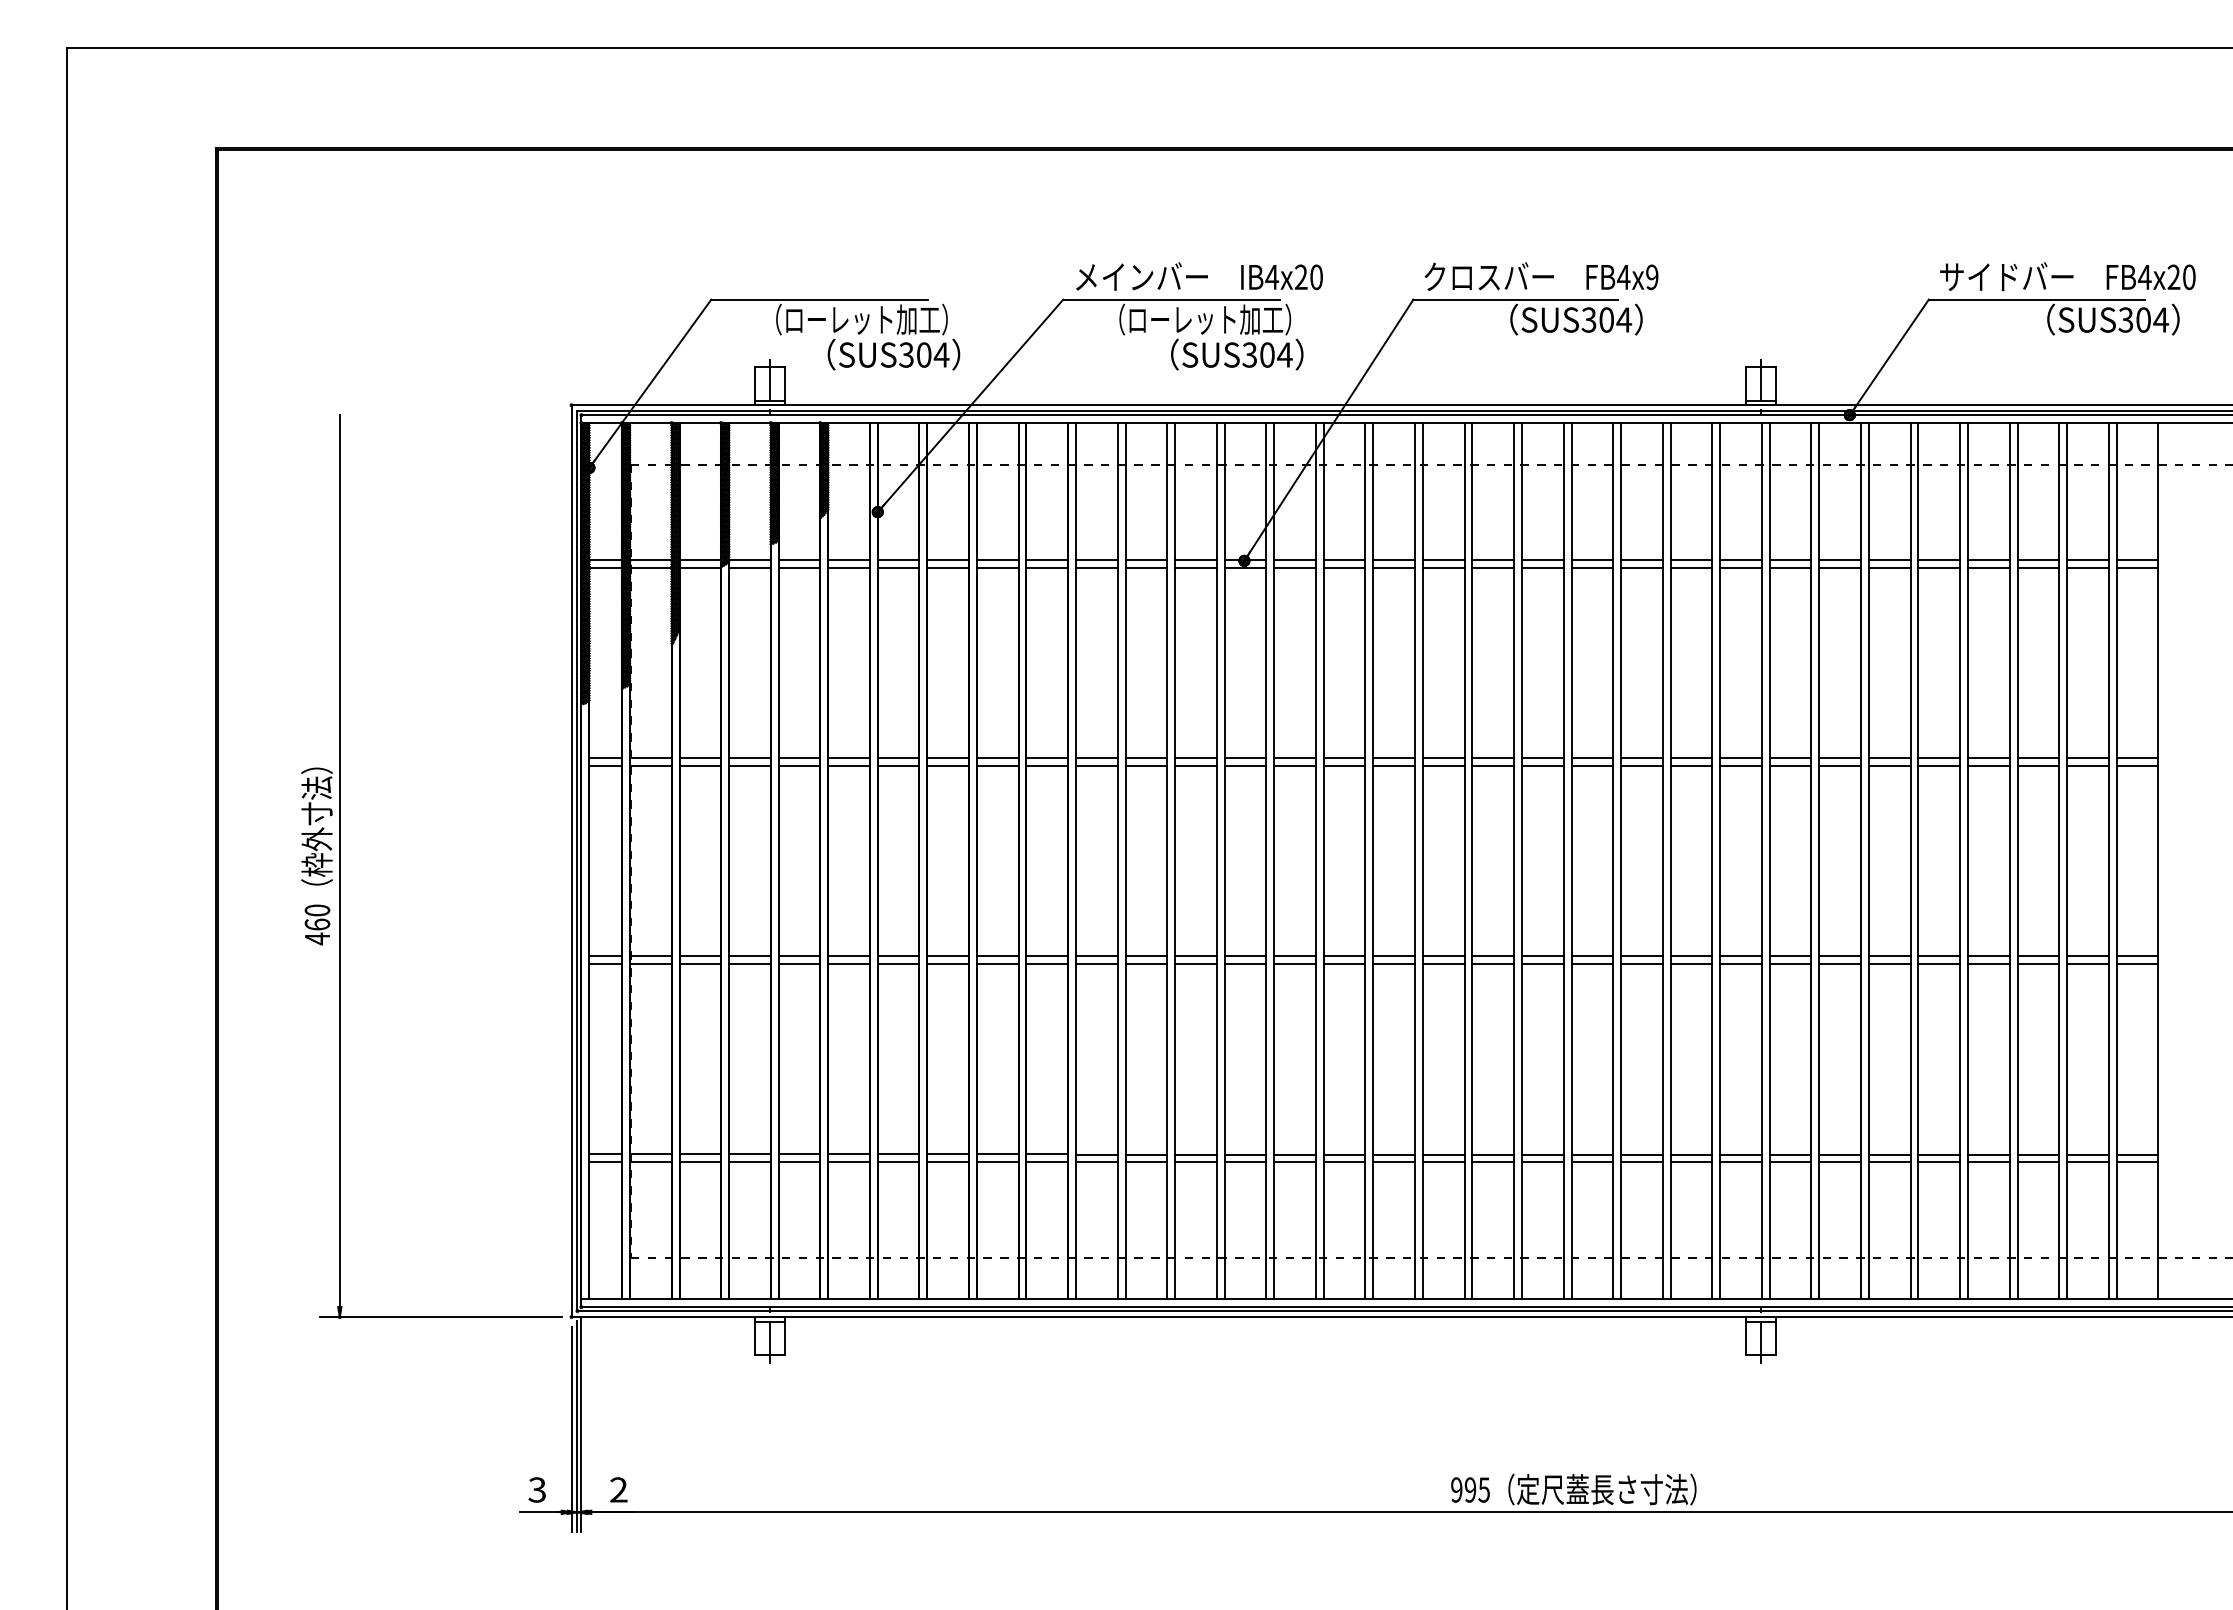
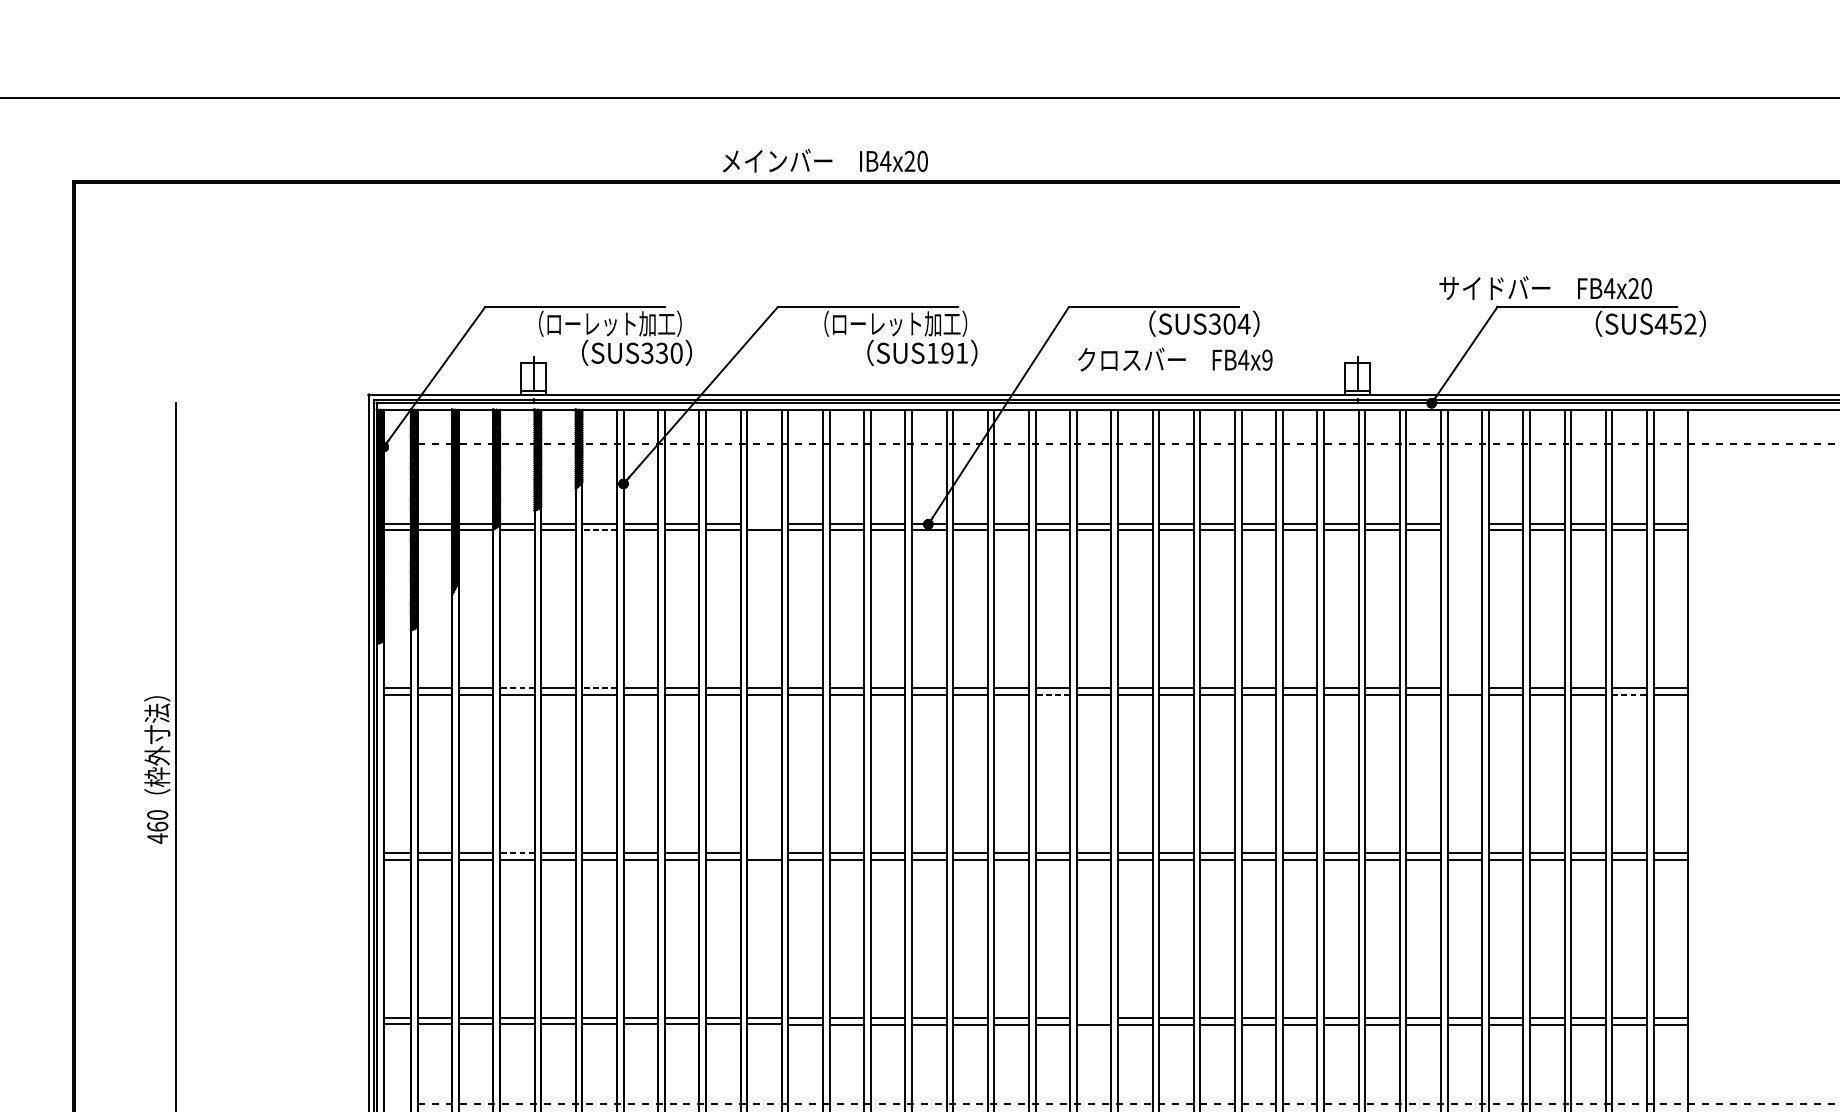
text: (1199, 276) -> (825, 160), moved
text: (1541, 276) -> (1175, 359), moved
text: (2067, 276) -> (1545, 287), moved
text: (2143, 319) -> (1675, 323), SUS304 -> SUS452
text: (932, 354) -> (669, 352), SUS304 -> SUS330
text: (1267, 354) -> (947, 352), SUS304 -> SUS191
line: (1047, 559) -> (764, 523), removed
line: (1889, 559) -> (1464, 523), removed
line: (849, 567) -> (600, 529), solid -> dashed
line: (1889, 567) -> (1464, 529), removed
line: (749, 758) -> (516, 688), solid -> dashed
line: (849, 758) -> (600, 688), solid -> dashed
line: (1889, 758) -> (1464, 688), removed
line: (1394, 766) -> (1053, 695), solid -> dashed
line: (2087, 766) -> (1629, 695), solid -> dashed
line: (749, 956) -> (516, 853), solid -> dashed
line: (1047, 956) -> (764, 853), removed
line: (1443, 1154) -> (1093, 1017), removed

